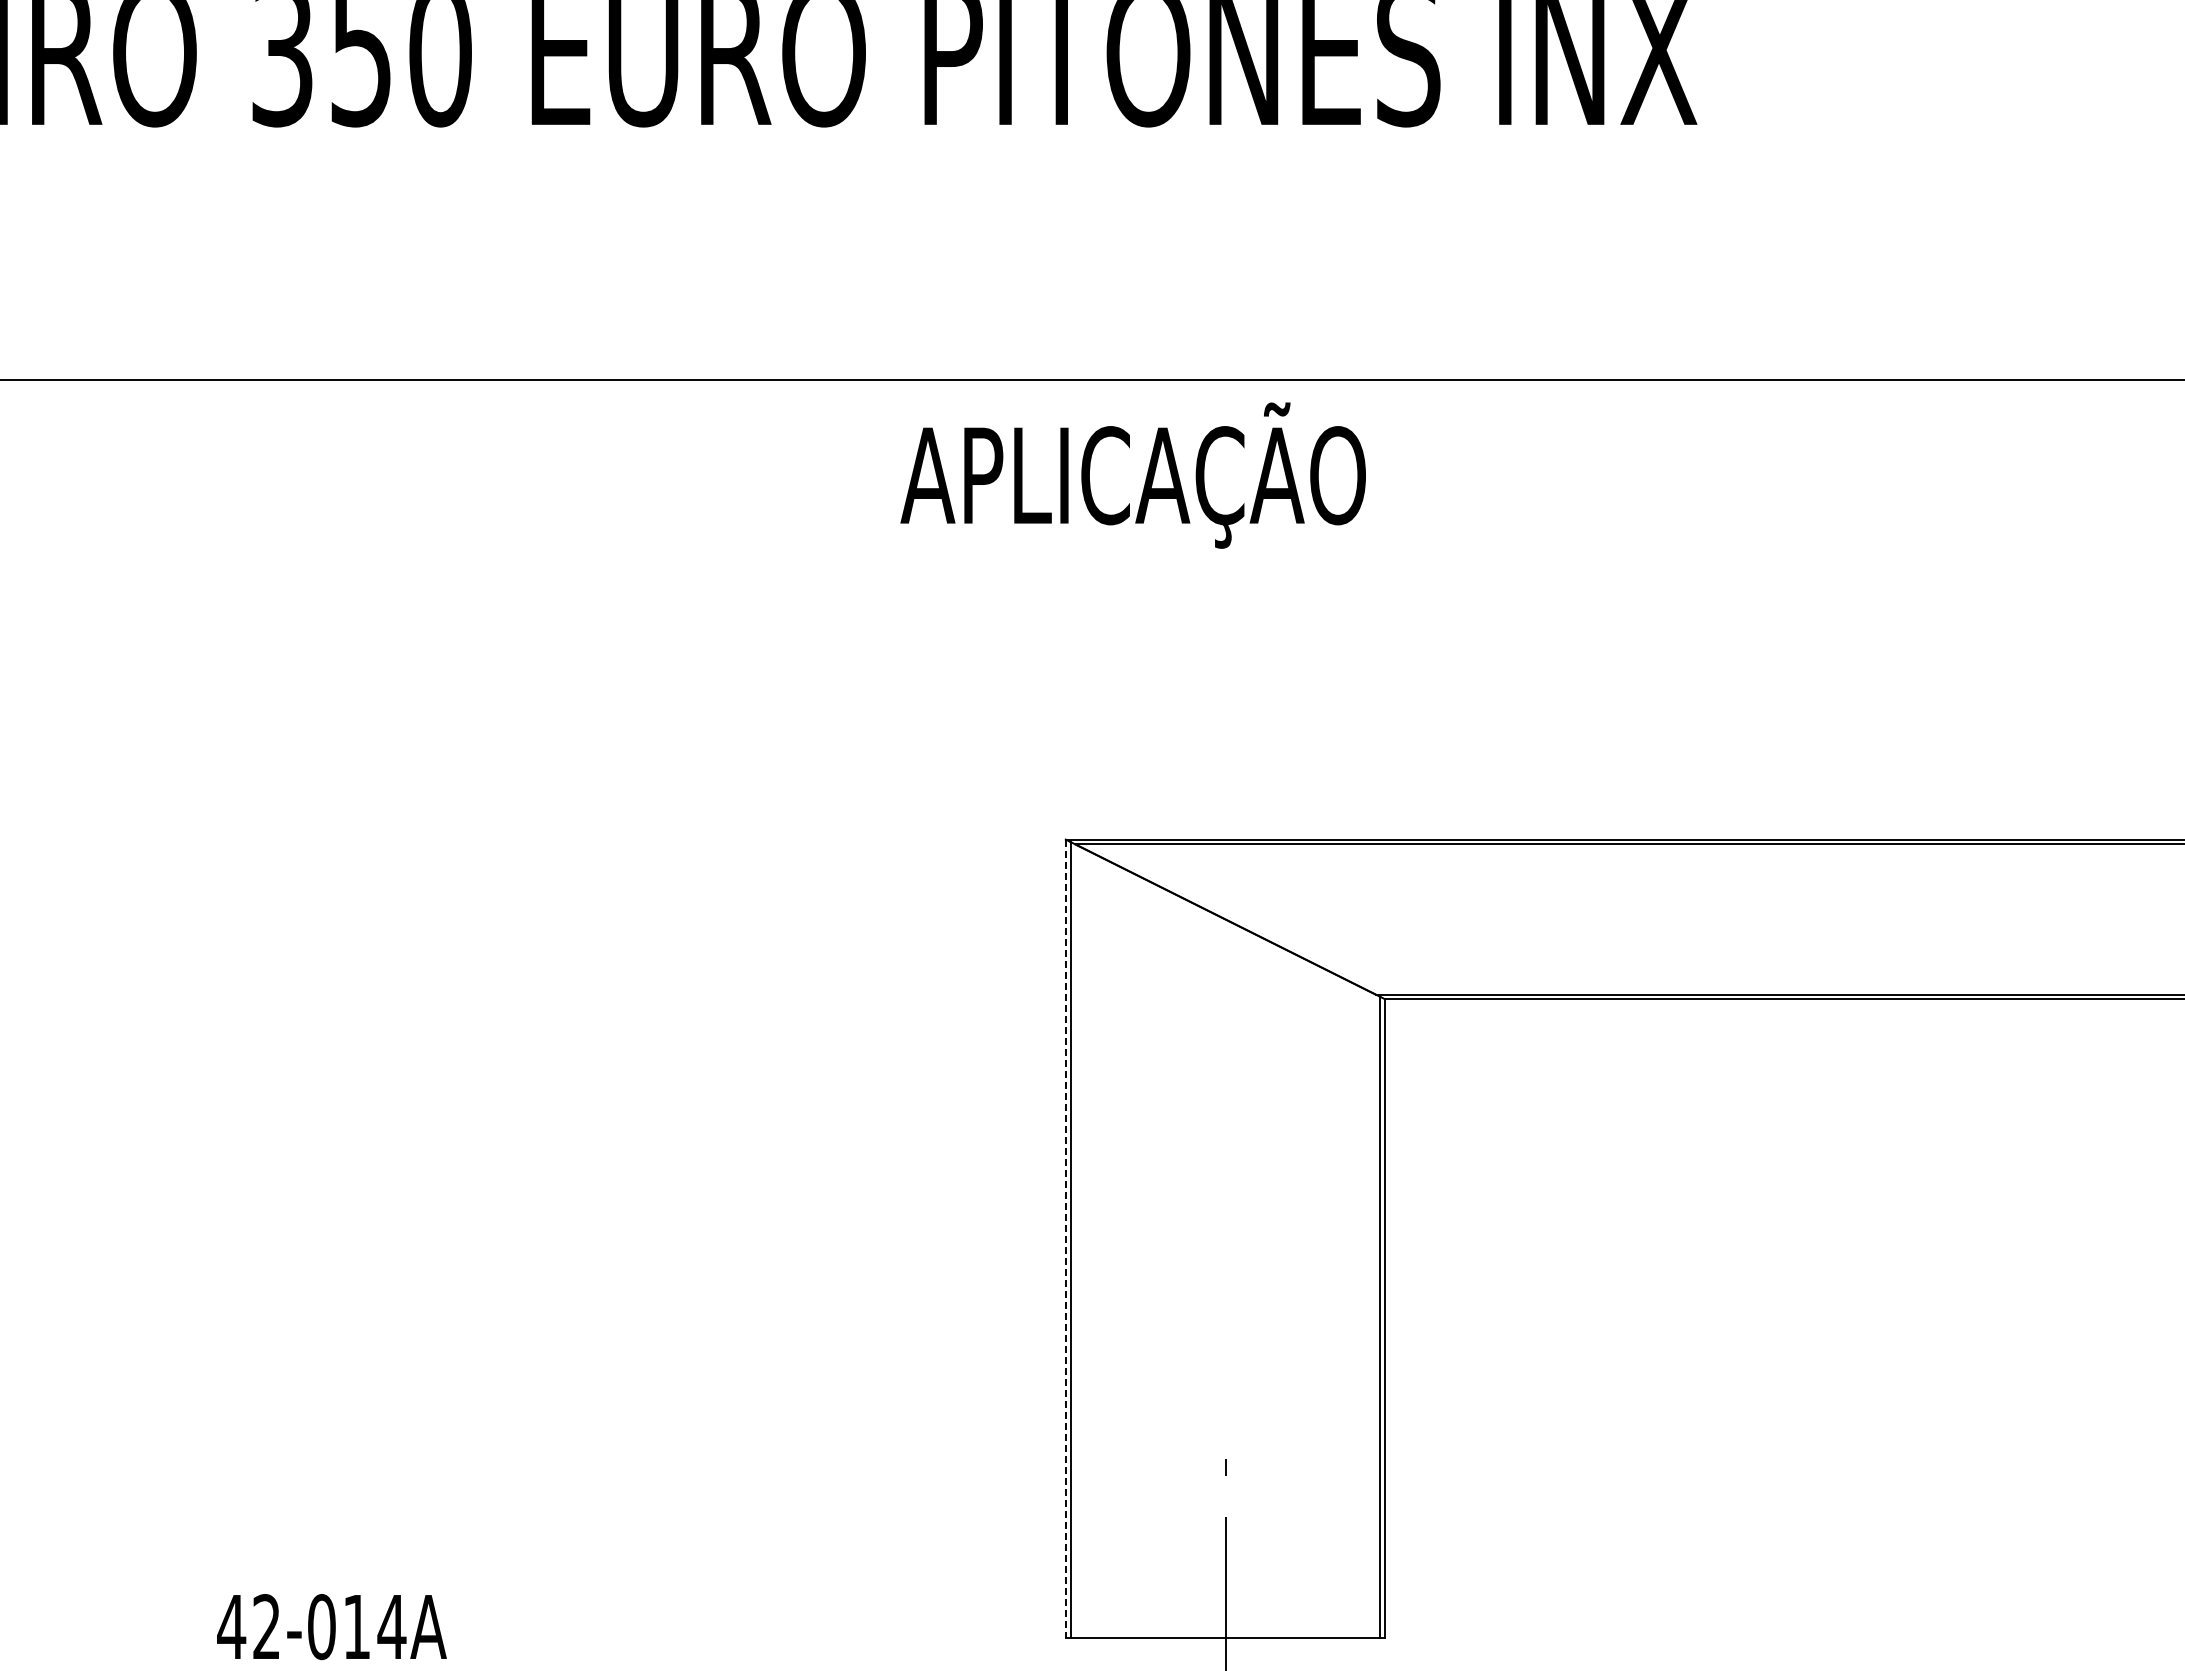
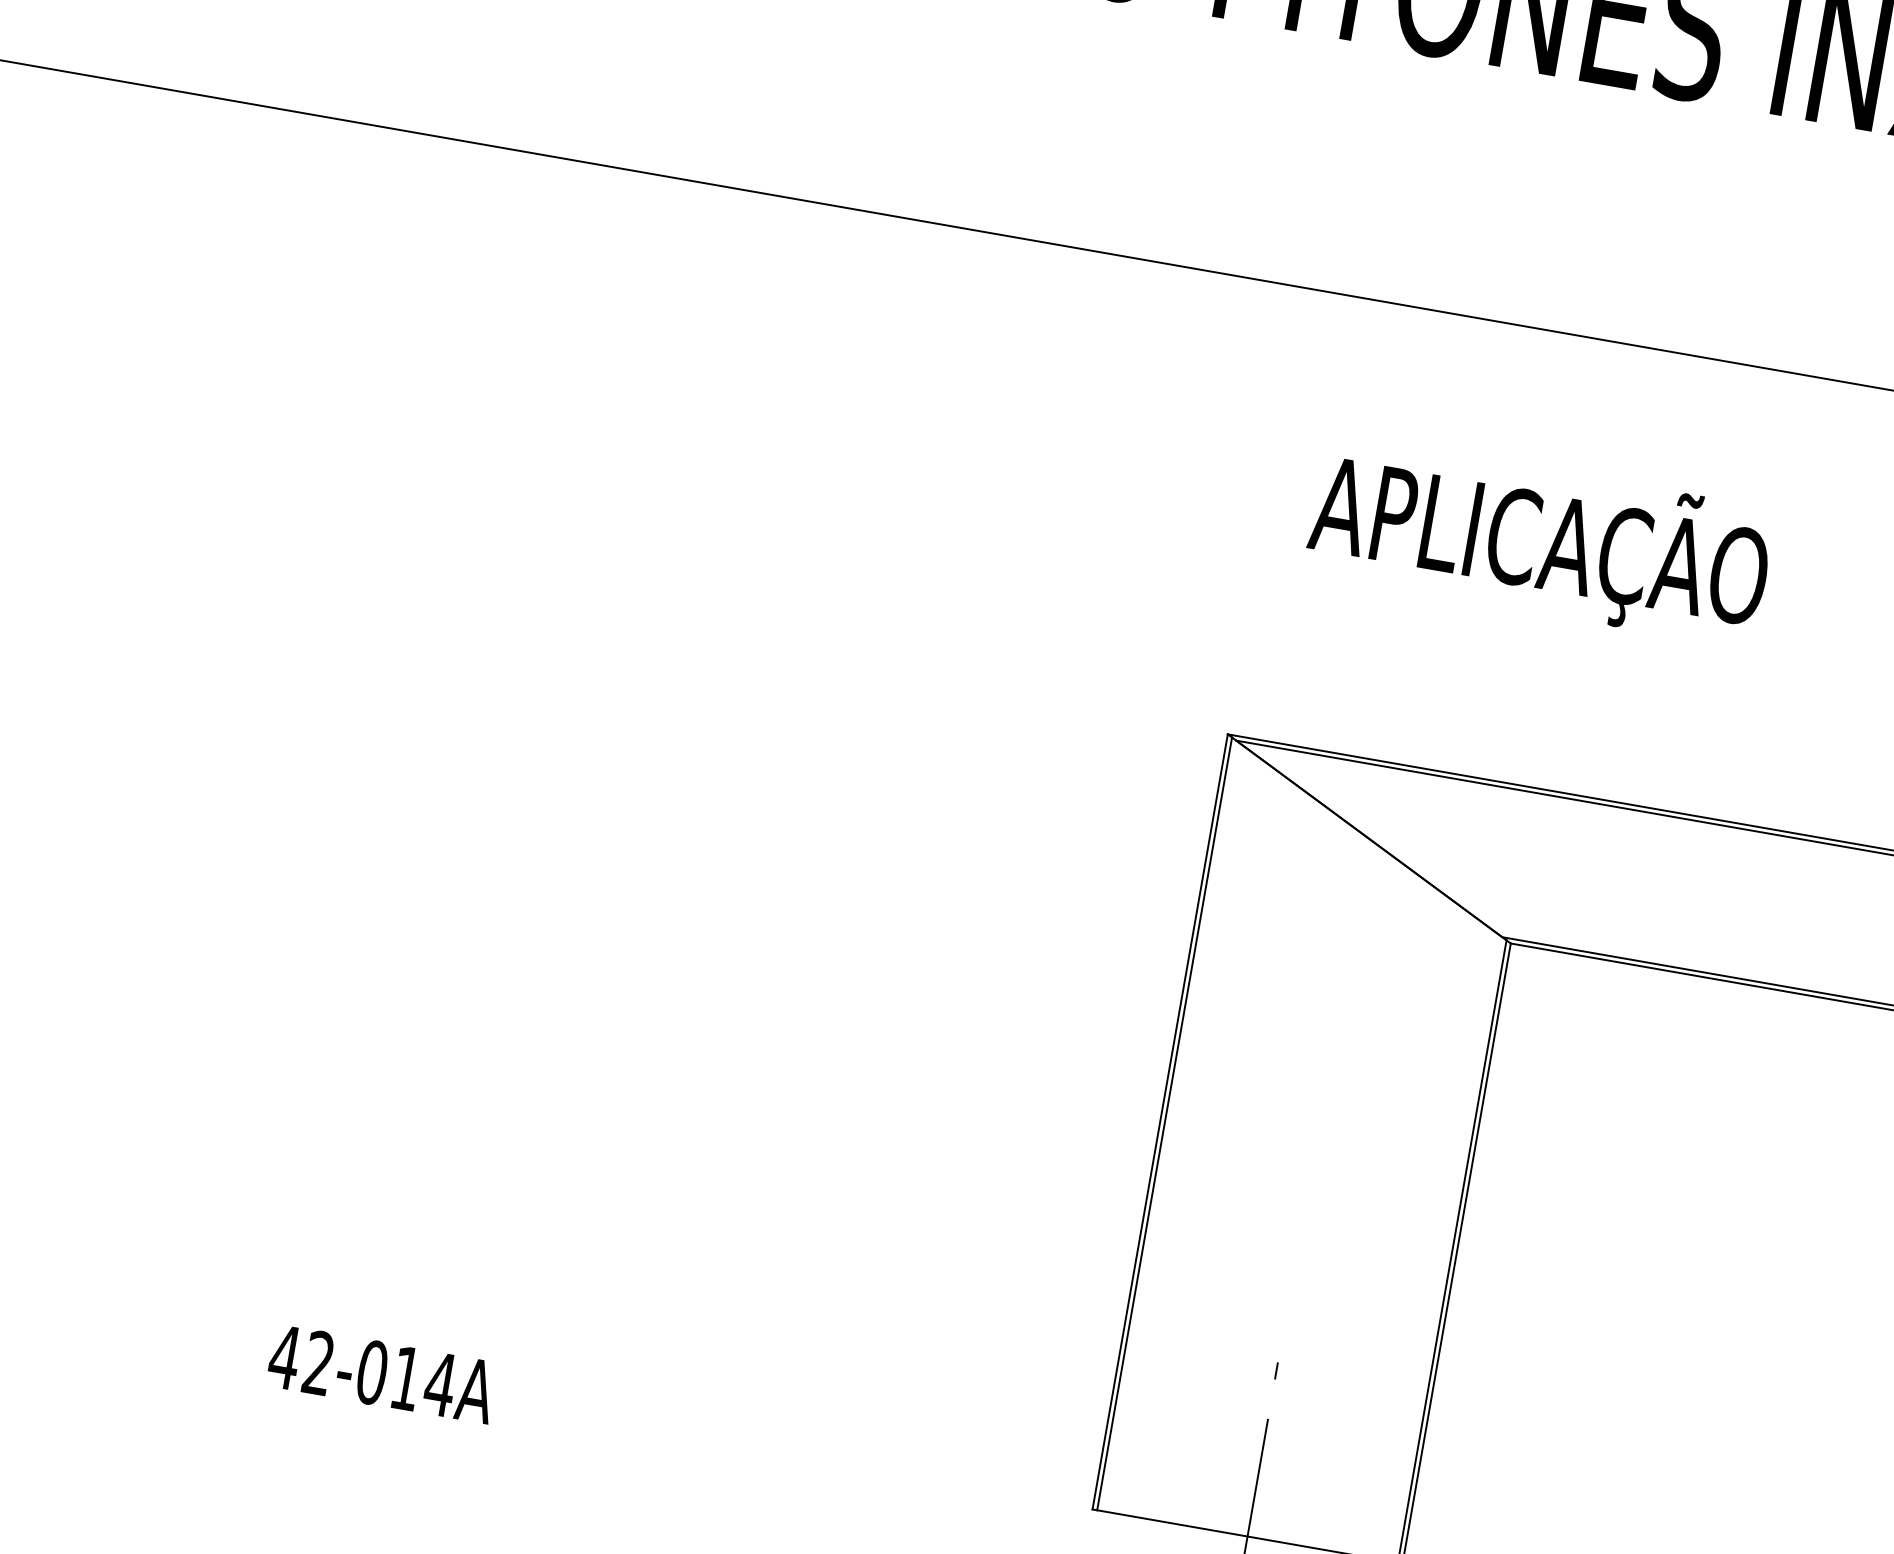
text: (1132, 475) -> (1539, 540), moved
line: (1065, 1239) -> (1159, 1122), dashed -> solid

